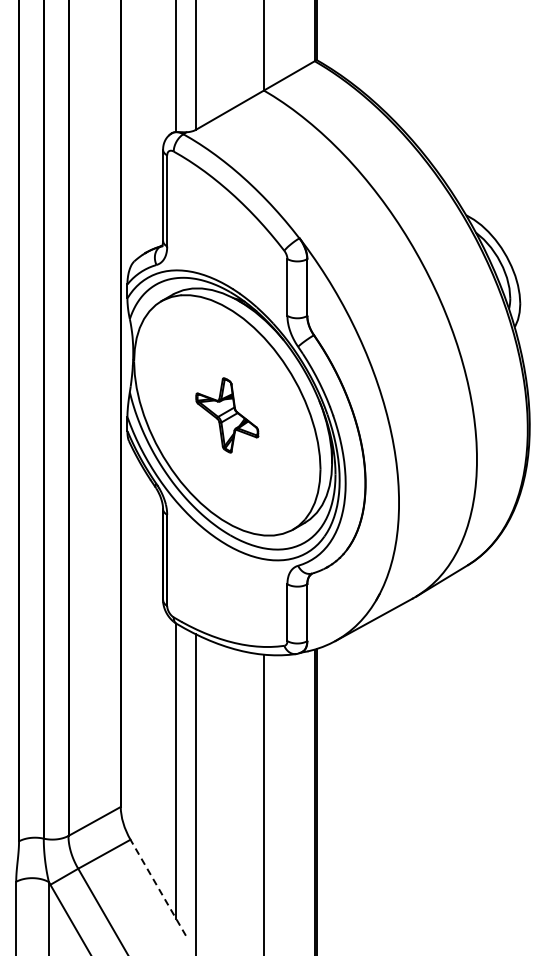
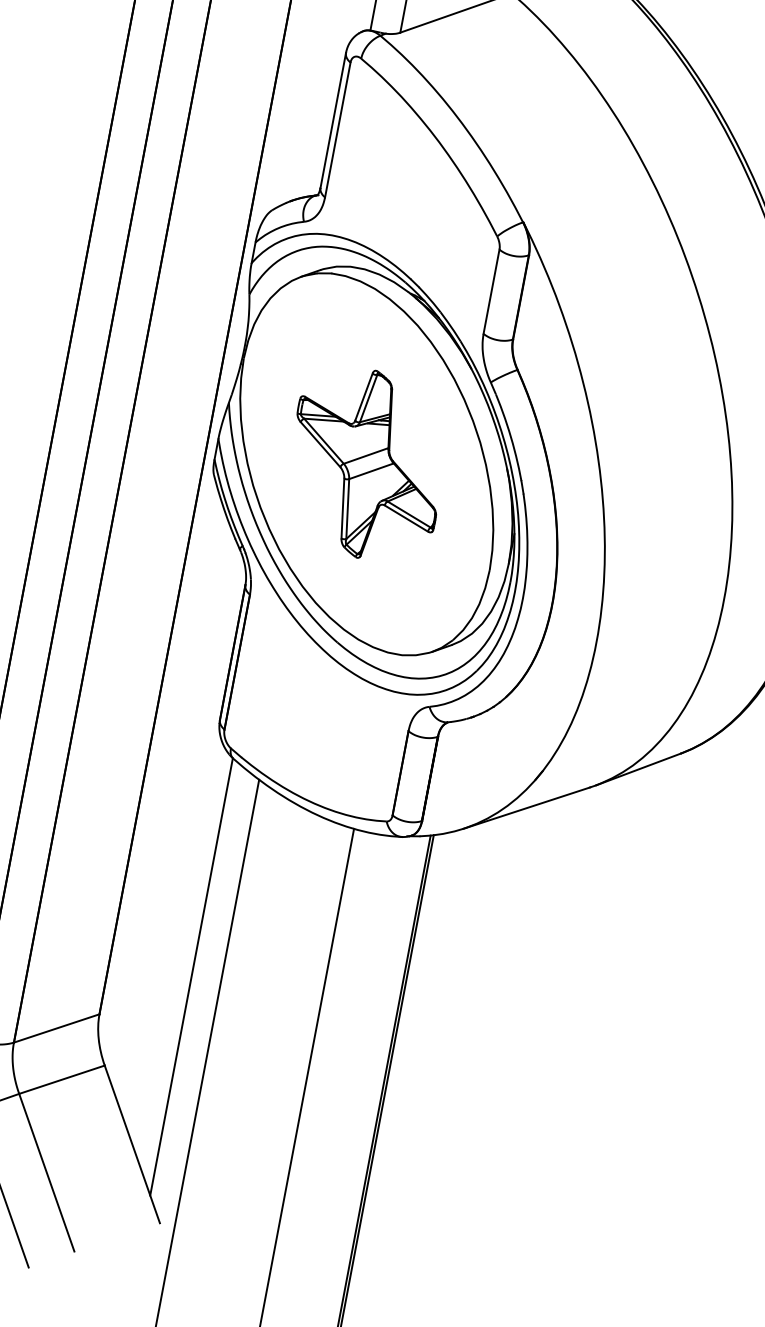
part: (226, 415) -> (365, 464), size x1.67
line: (157, 887) -> (131, 1143), dashed -> solid

